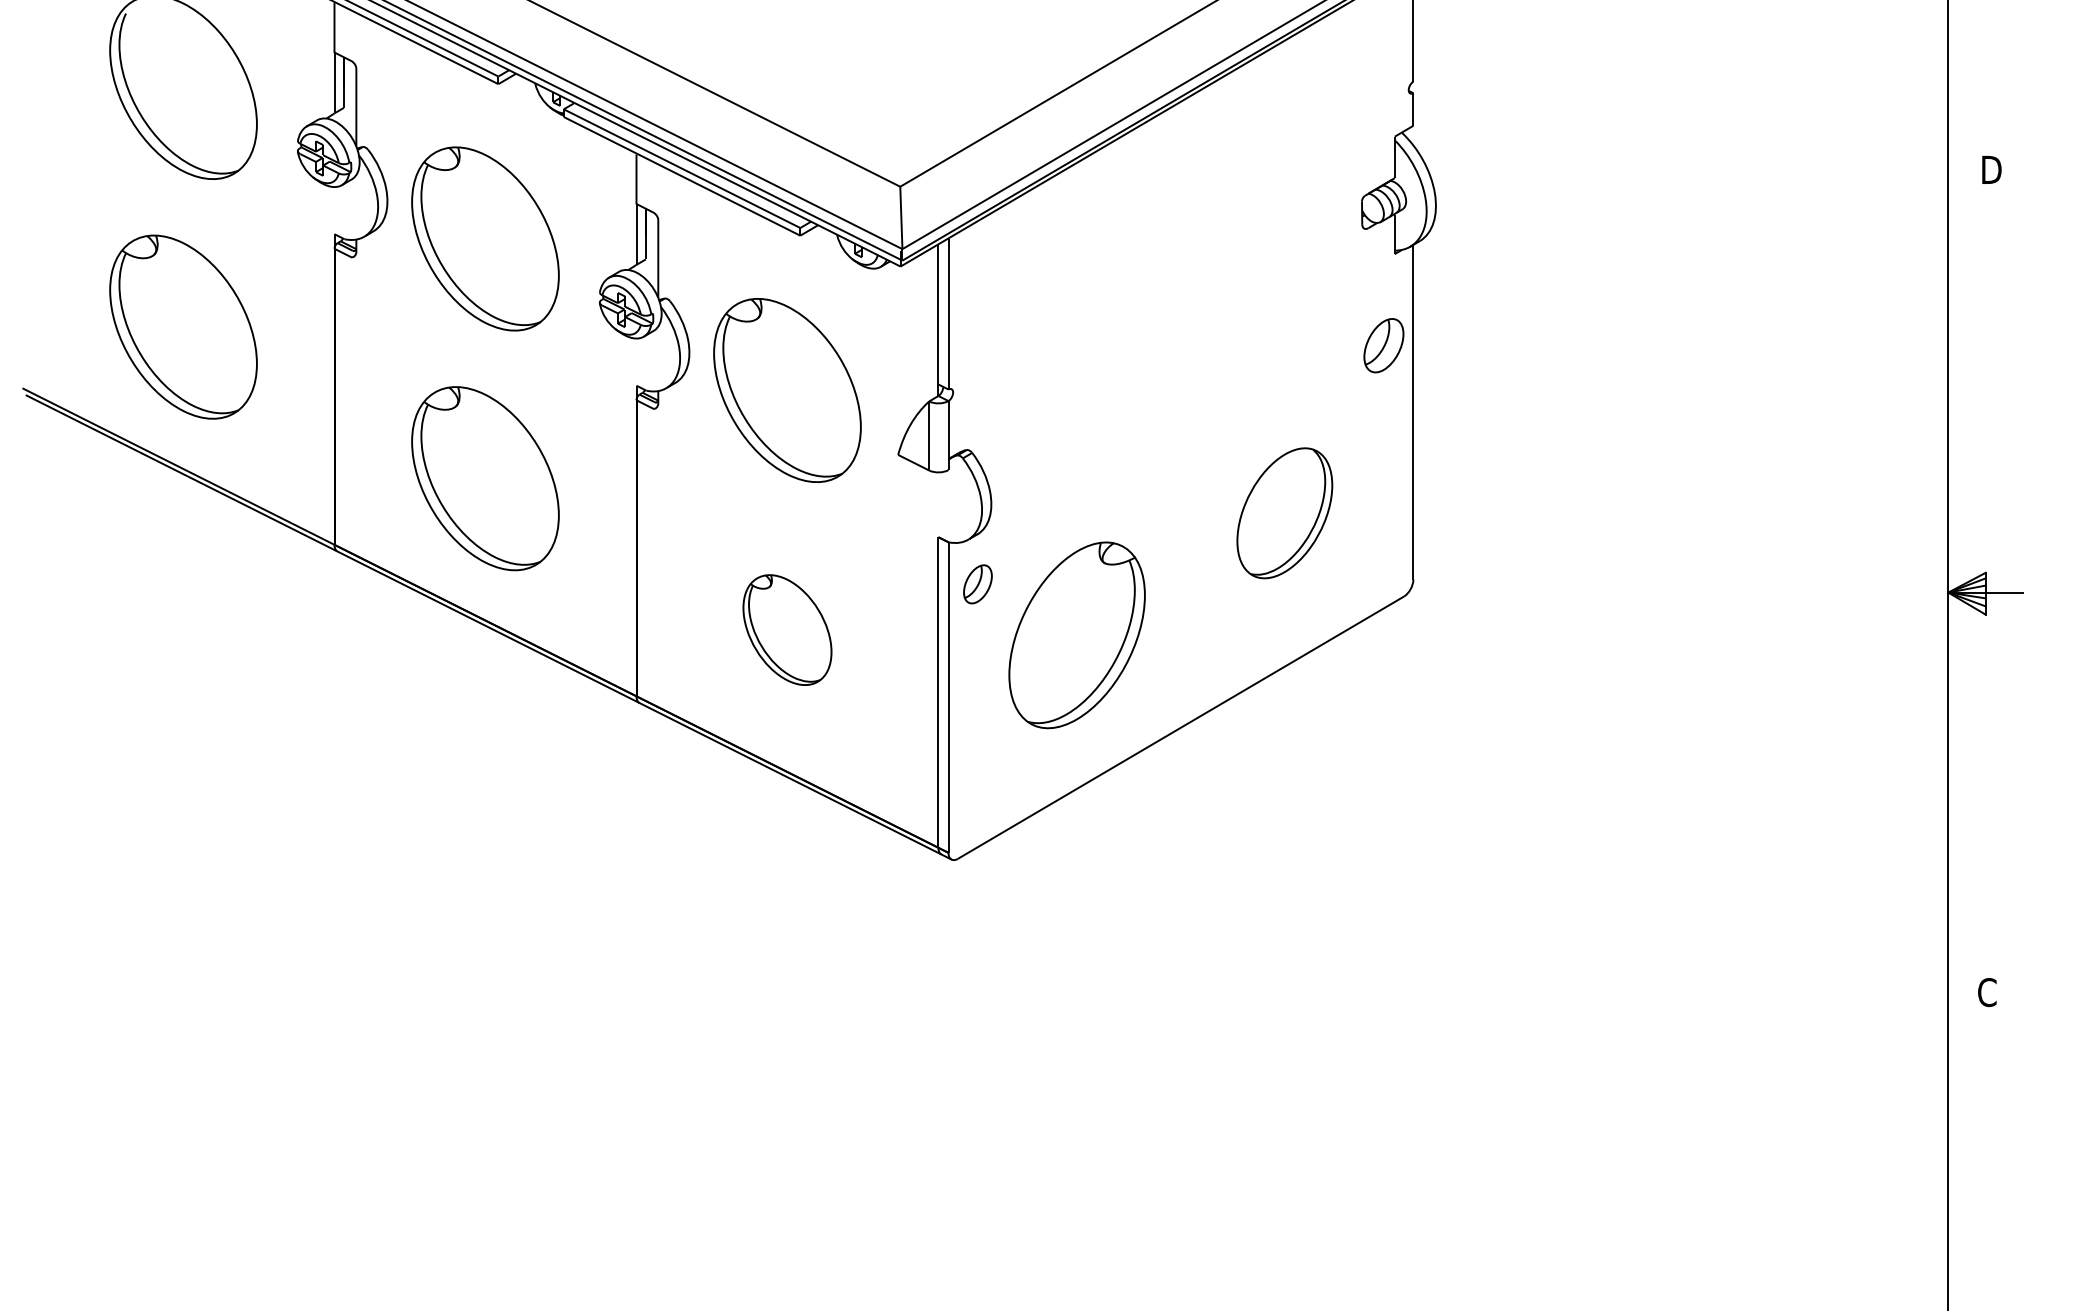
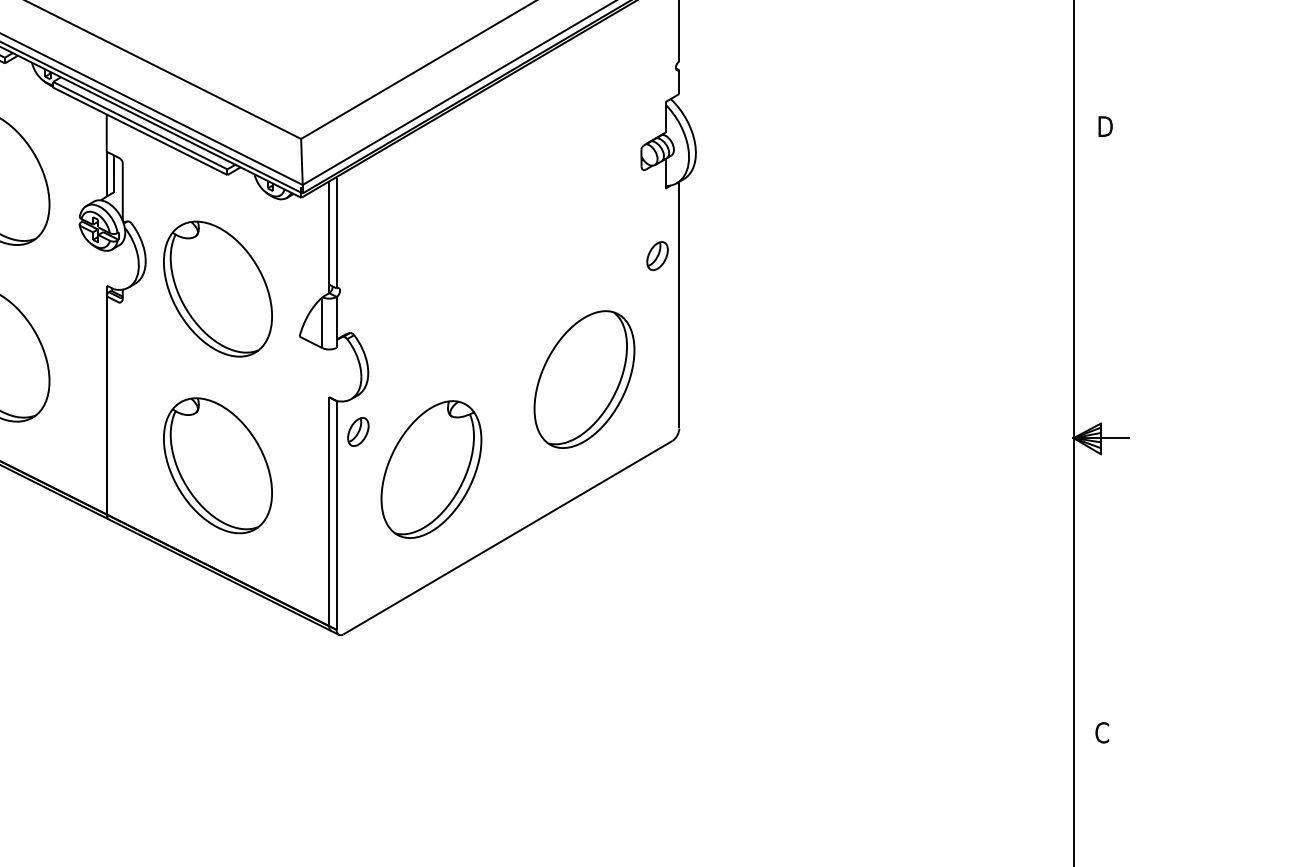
part: (1383, 345) -> (657, 255), size x0.71
part: (1284, 513) -> (584, 379), size x1.43
part: (787, 629) -> (218, 465), size x1.67

